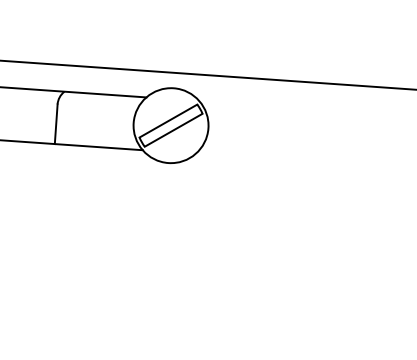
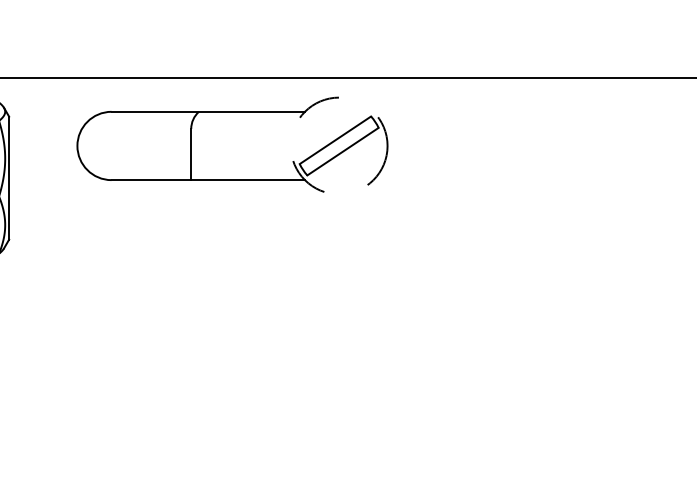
circle: (170, 125) -> (338, 145), solid -> dashed

